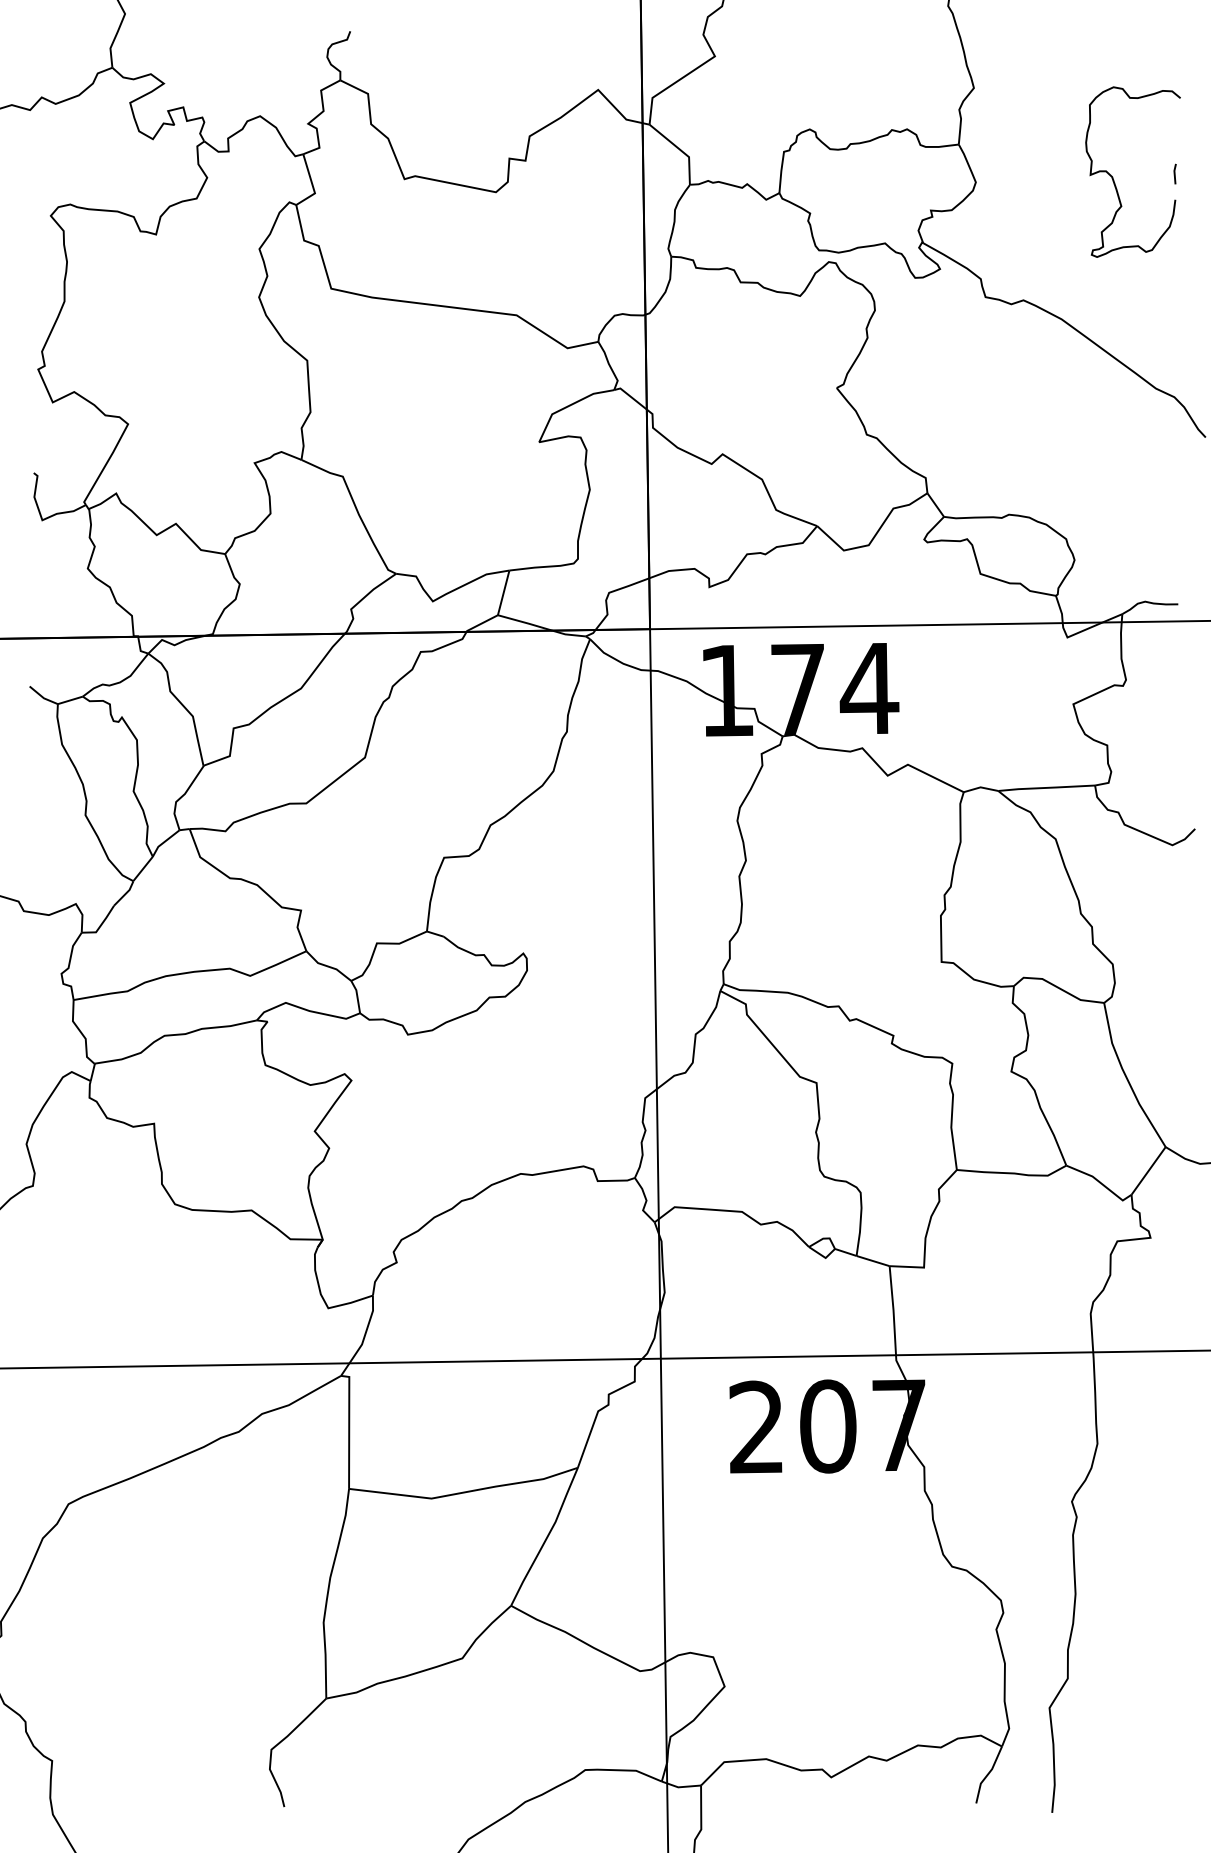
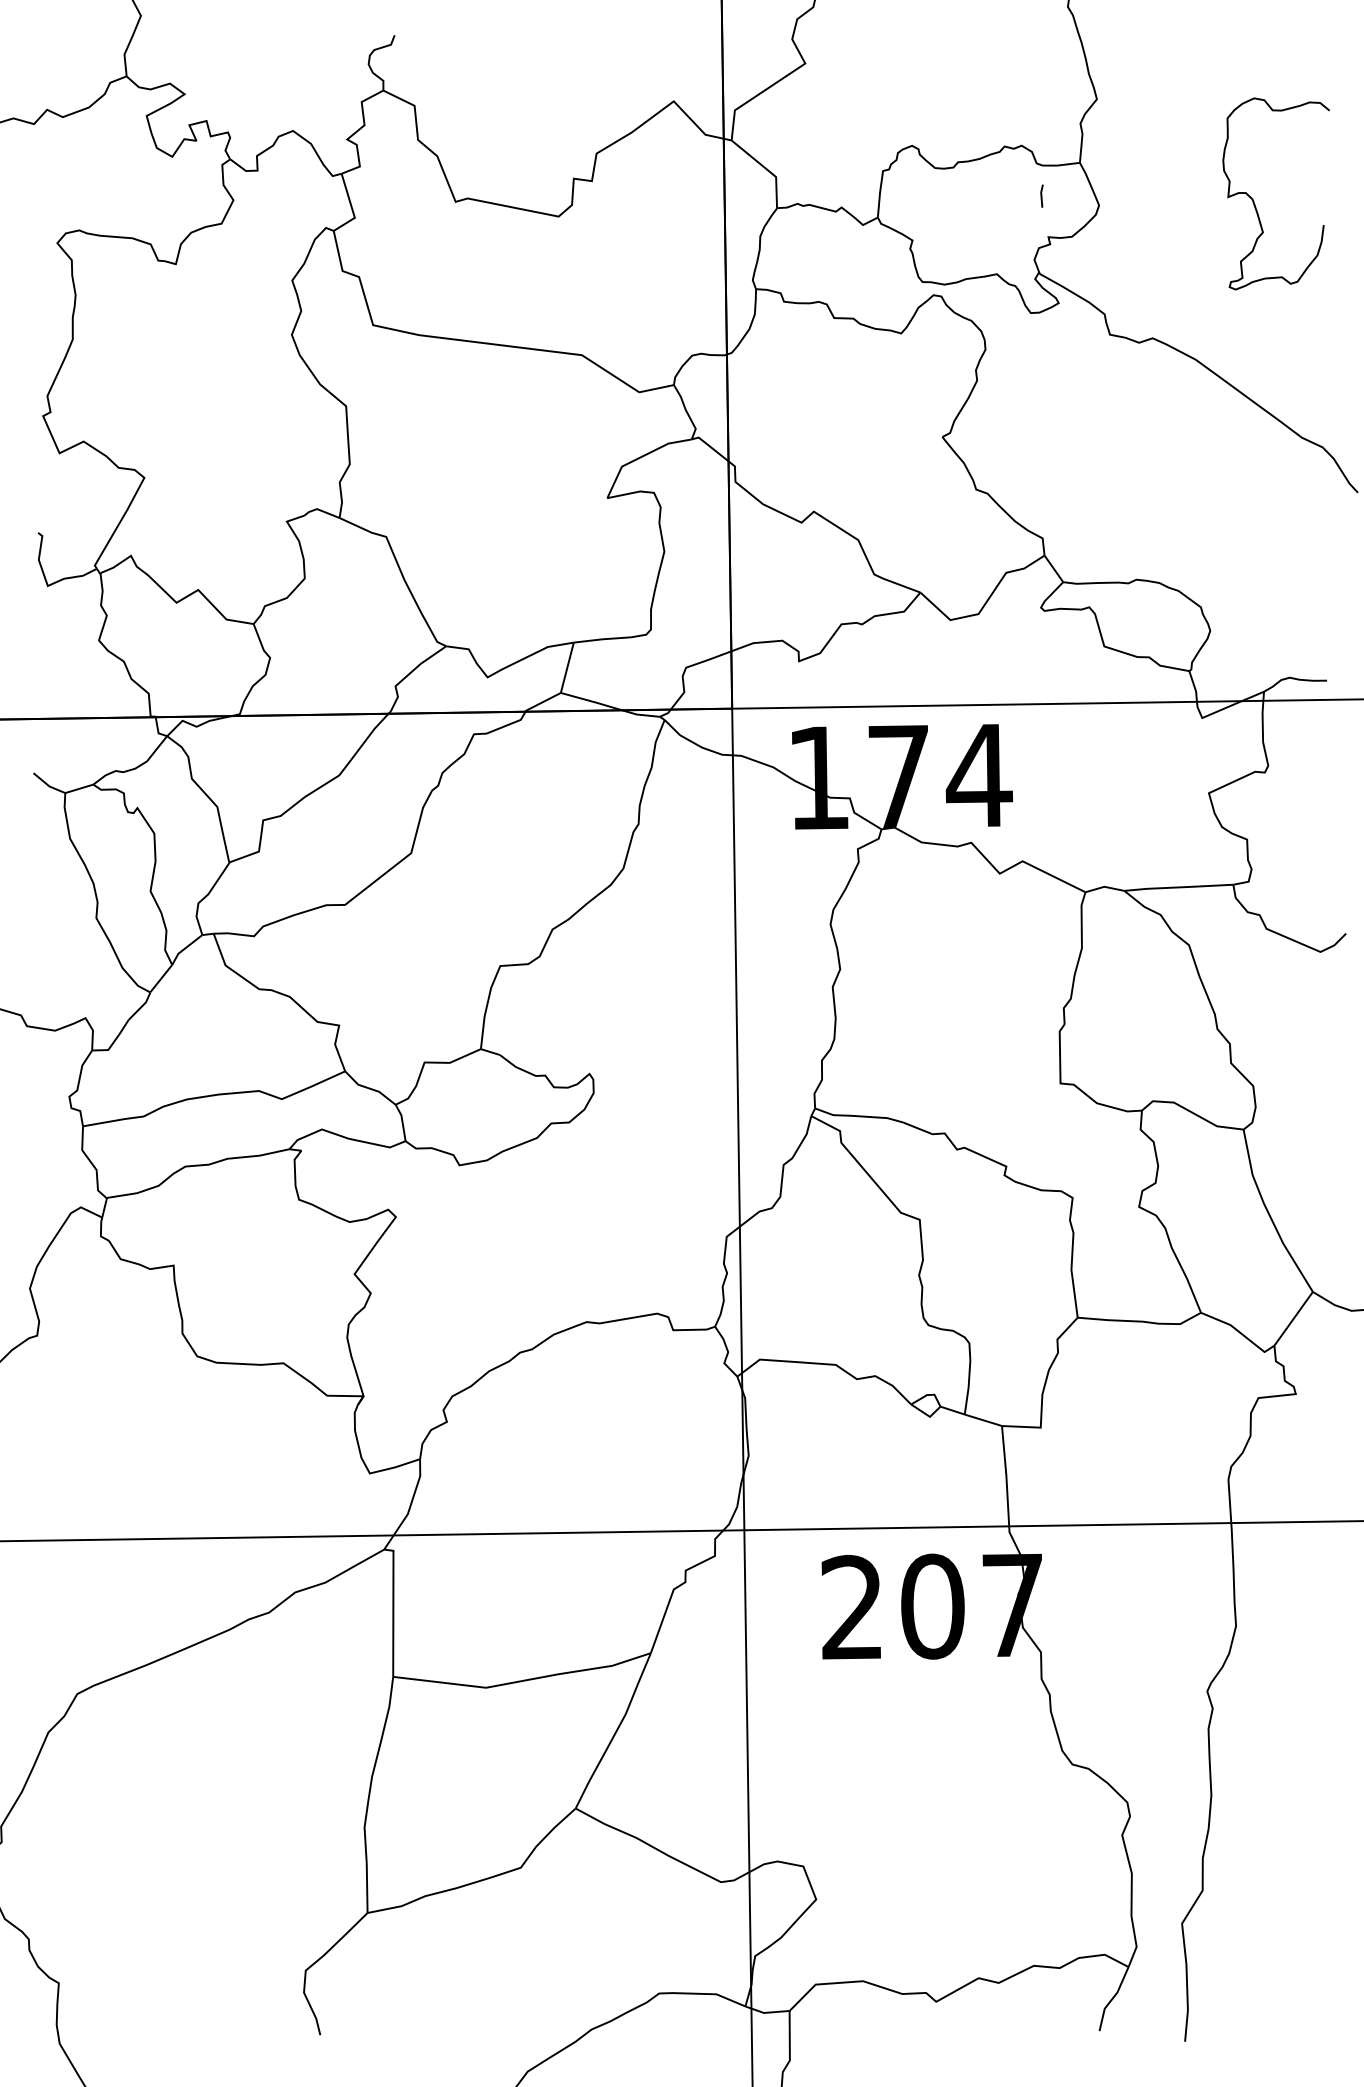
line: (1174, 173) -> (1041, 195), moved

